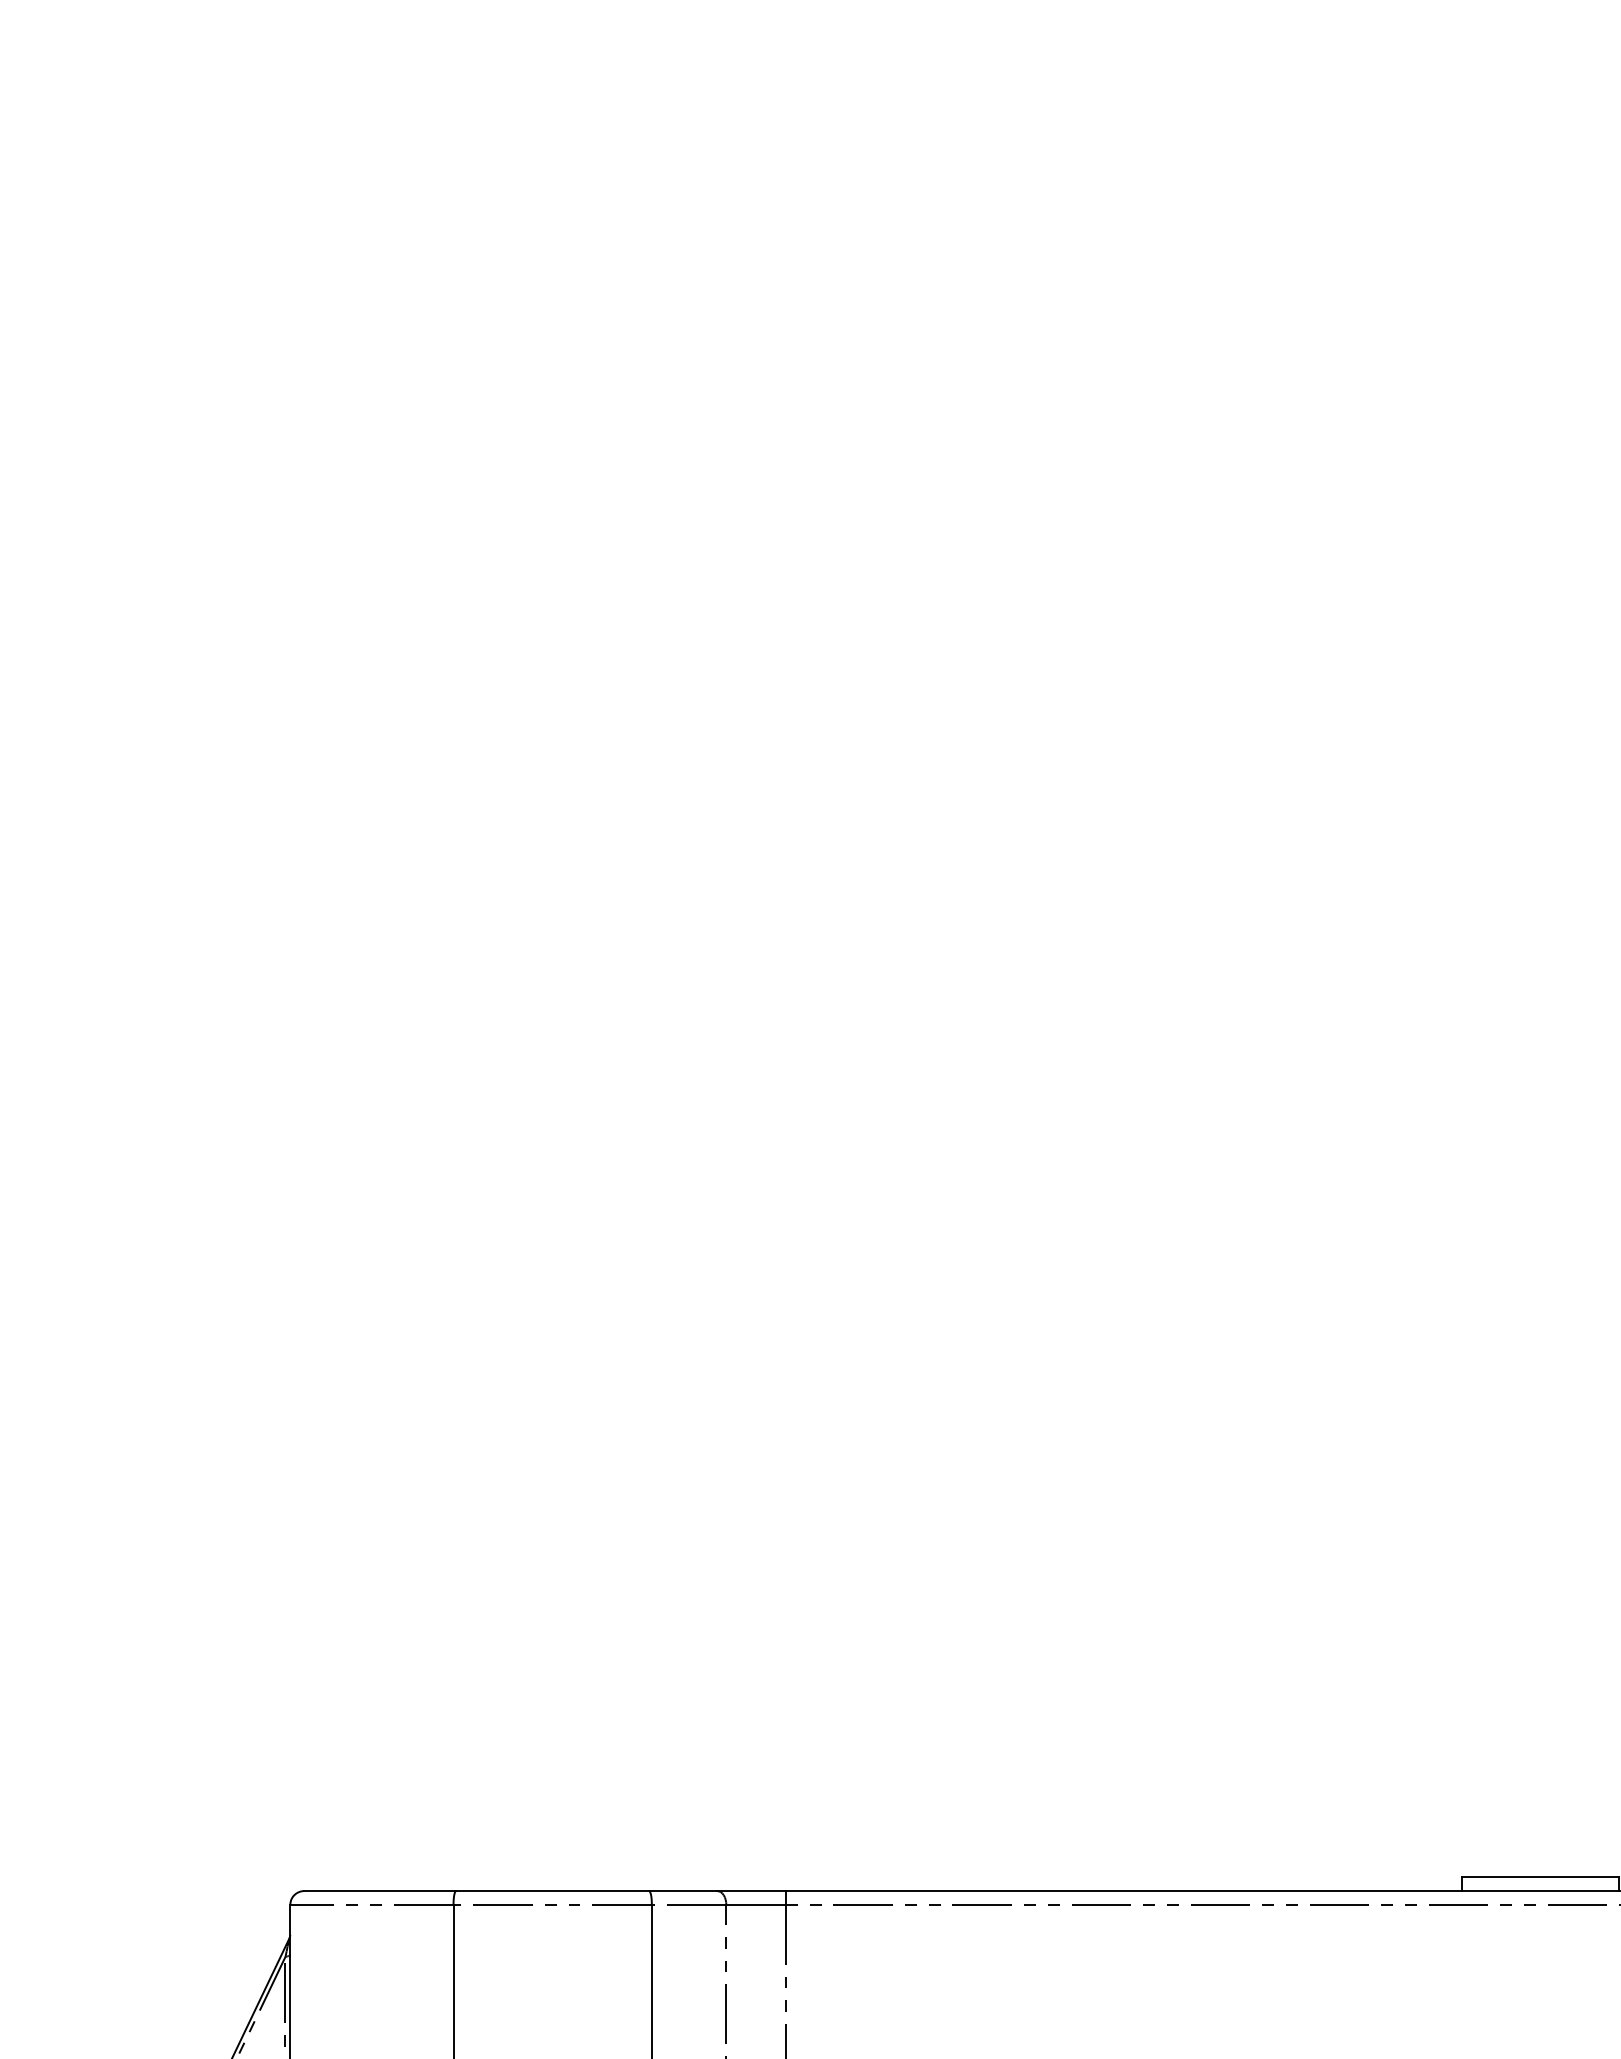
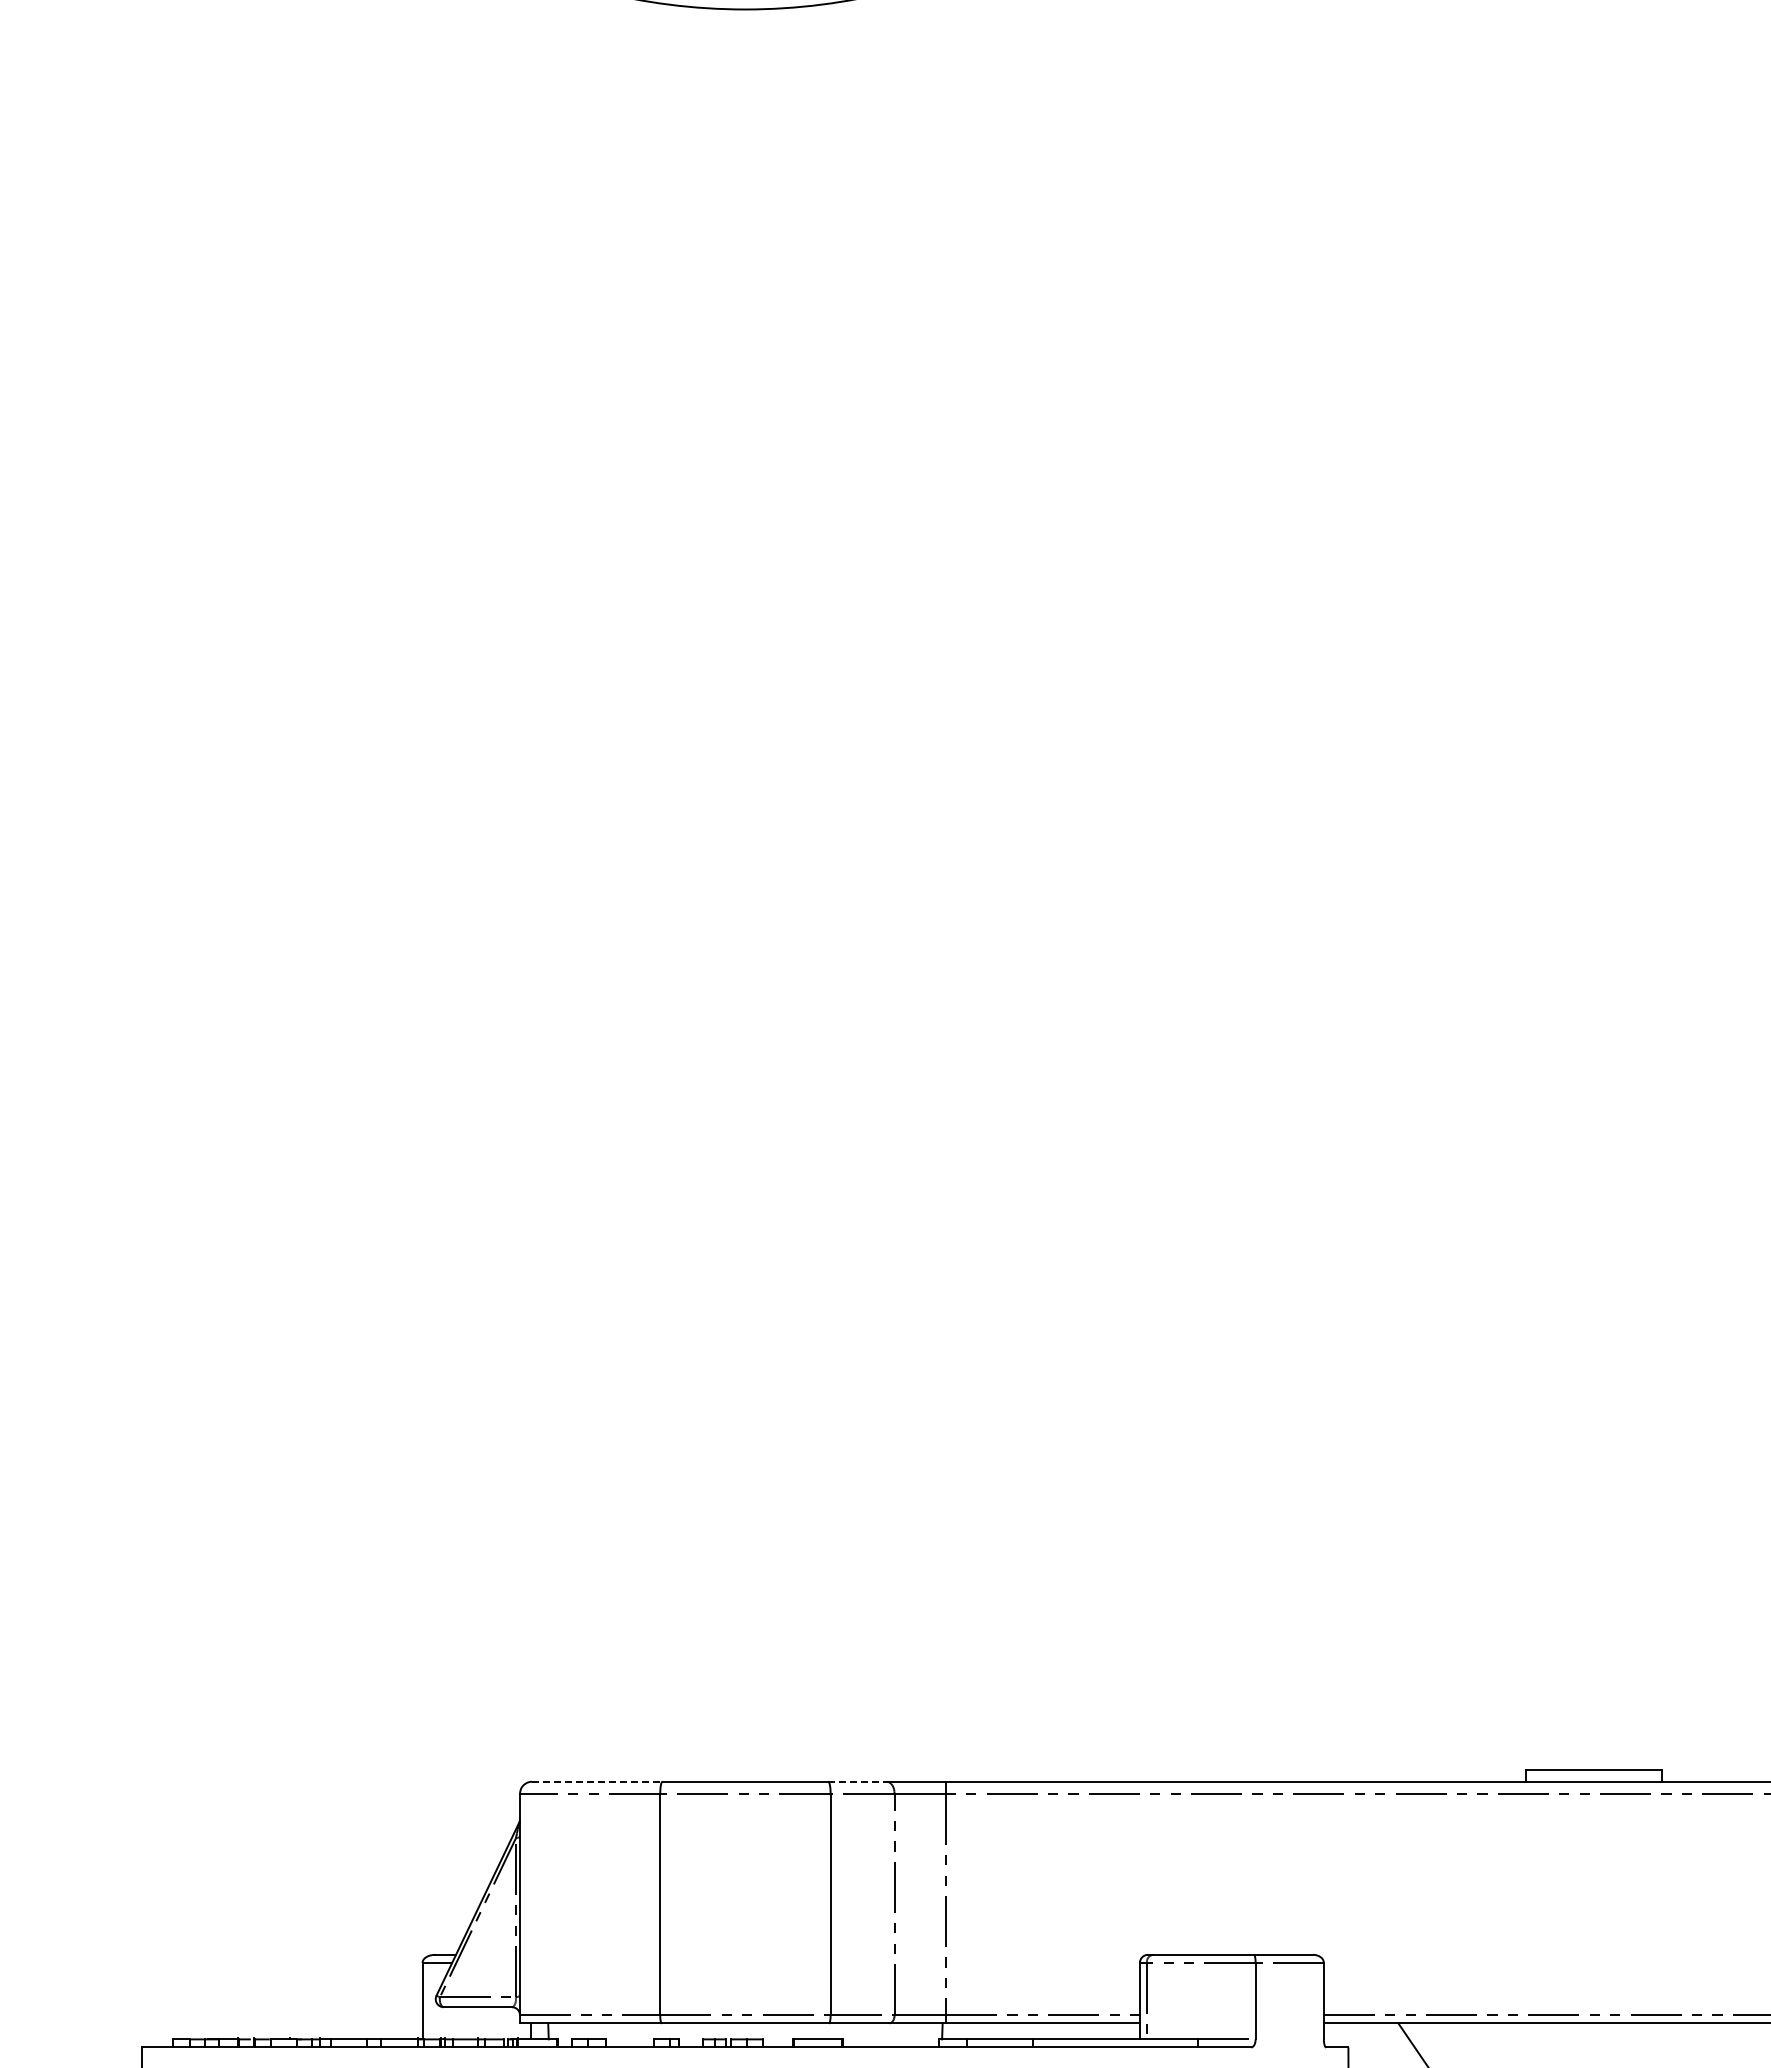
line: (380, 1890) -> (597, 1781), solid -> dashed
line: (684, 1890) -> (858, 1781), solid -> dashed

